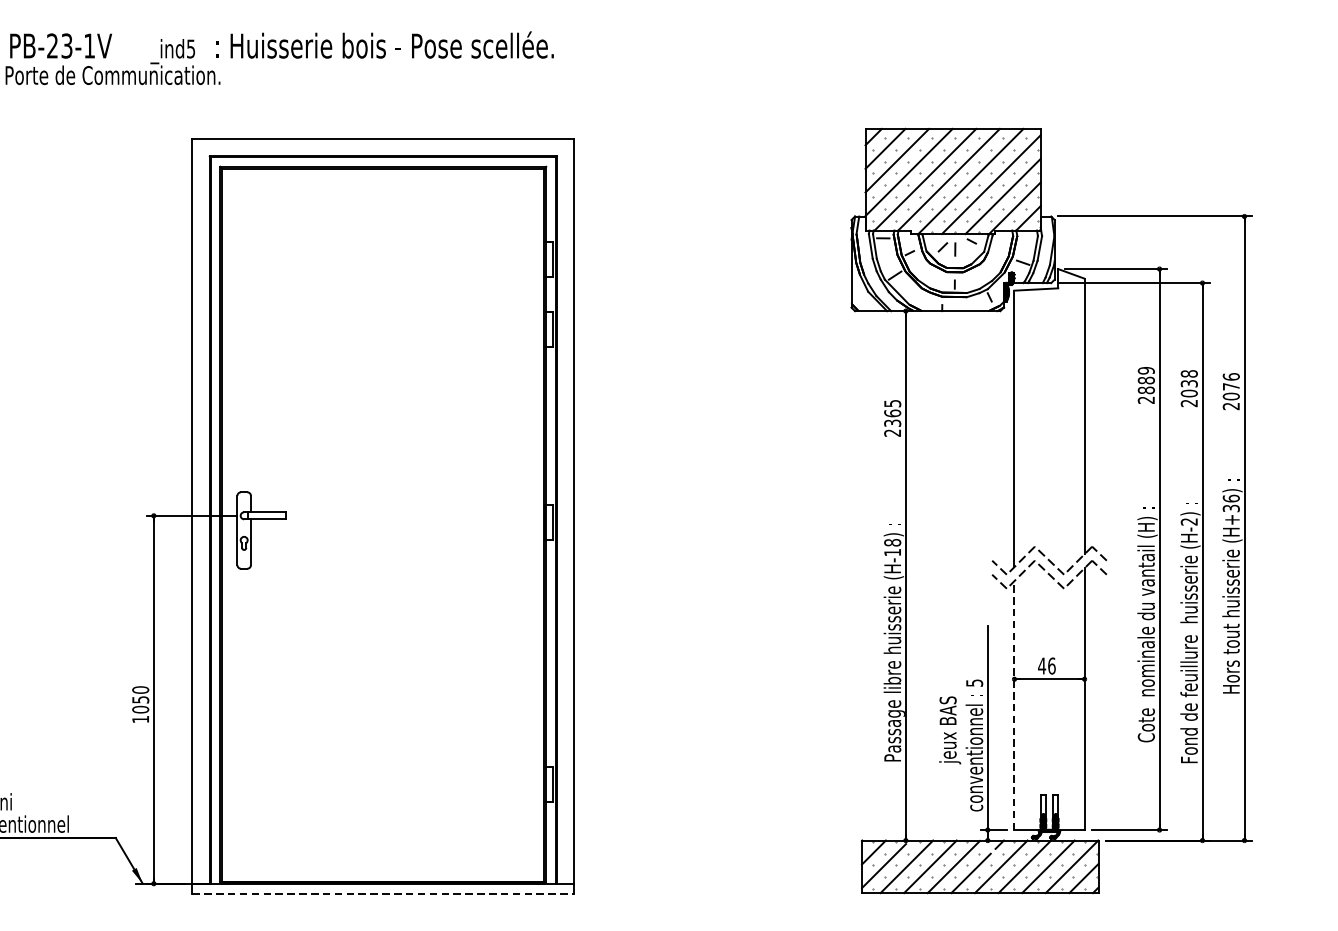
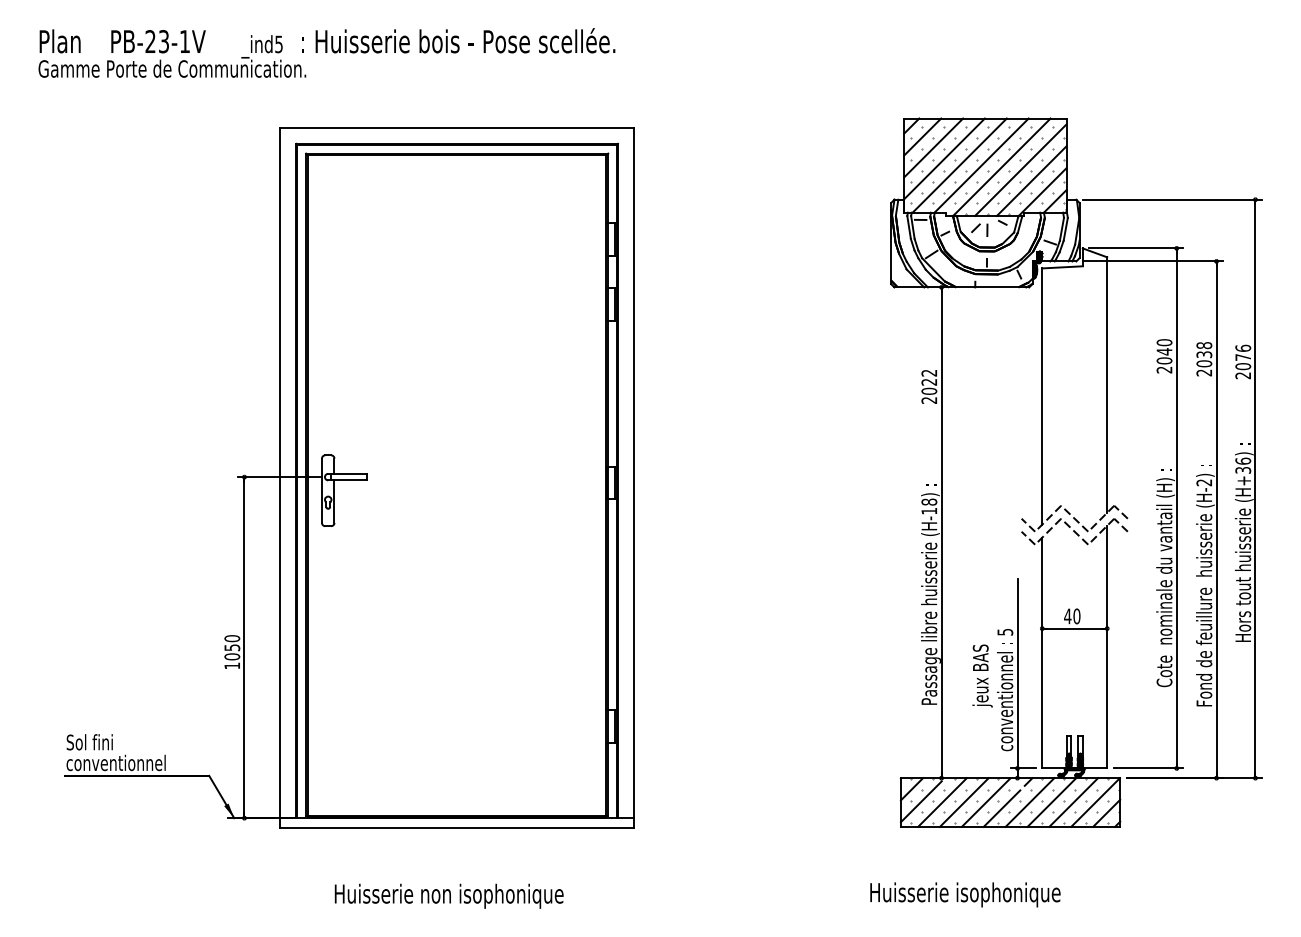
text: (1146, 380) -> (1164, 351), 2889 -> 2040
text: (892, 412) -> (929, 381), 2365 -> 2022
text: (1051, 665) -> (1076, 615), 46 -> 40
line: (1014, 704) -> (1042, 652), dashed -> solid
line: (383, 893) -> (457, 827), dashed -> solid

